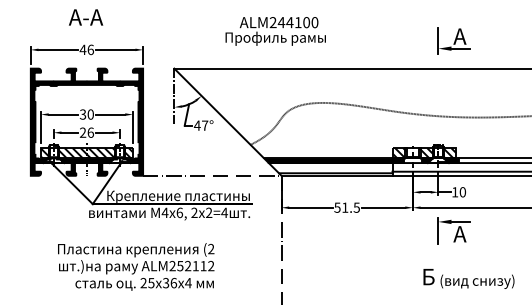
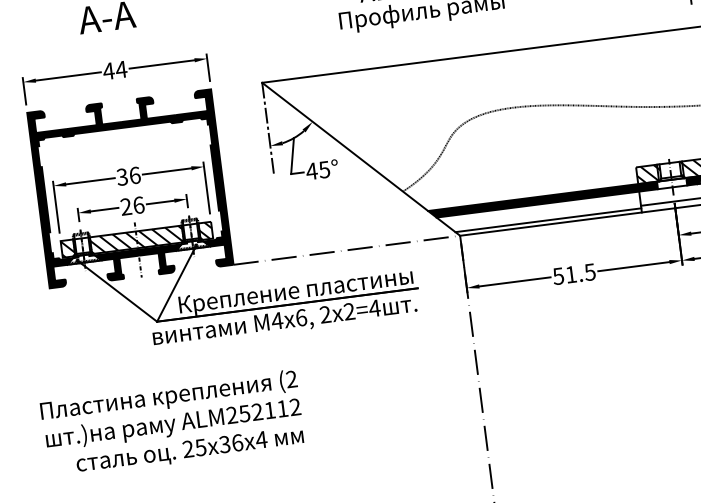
text: (90, 49) -> (120, 69), 46 -> 44
text: (90, 114) -> (134, 175), 30 -> 36
text: (204, 125) -> (323, 169), 47° -> 45°
text: (136, 266) -> (172, 423), moved

